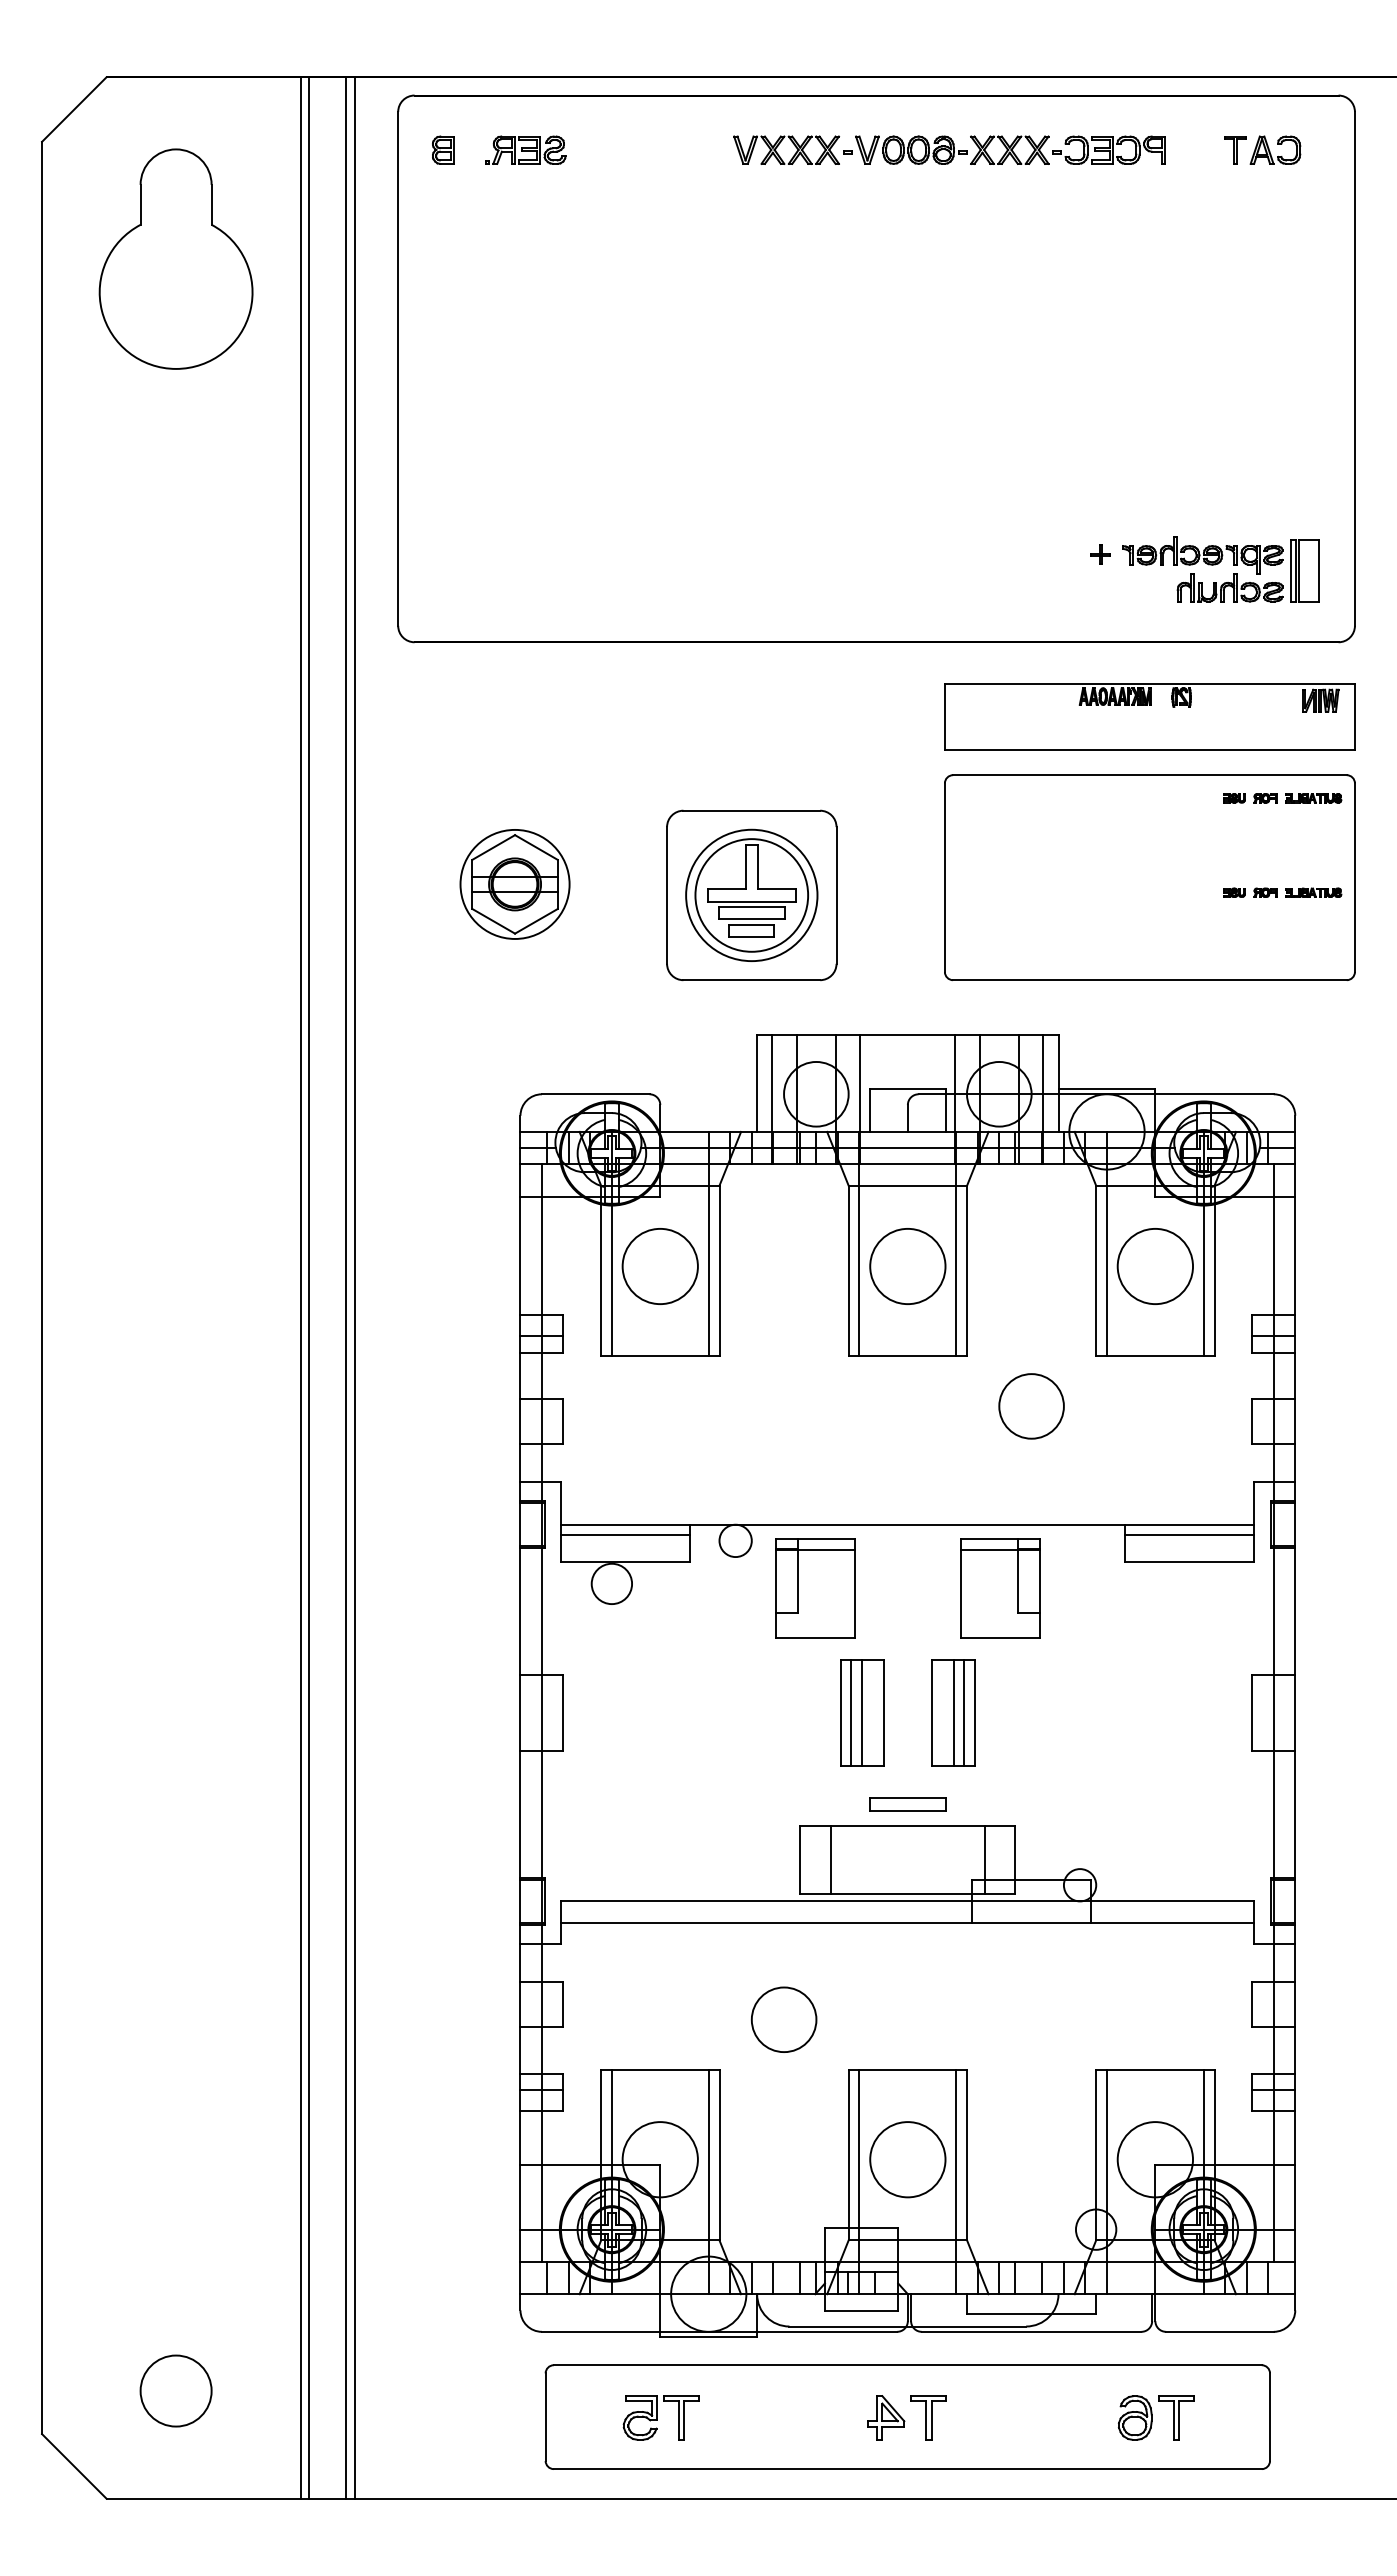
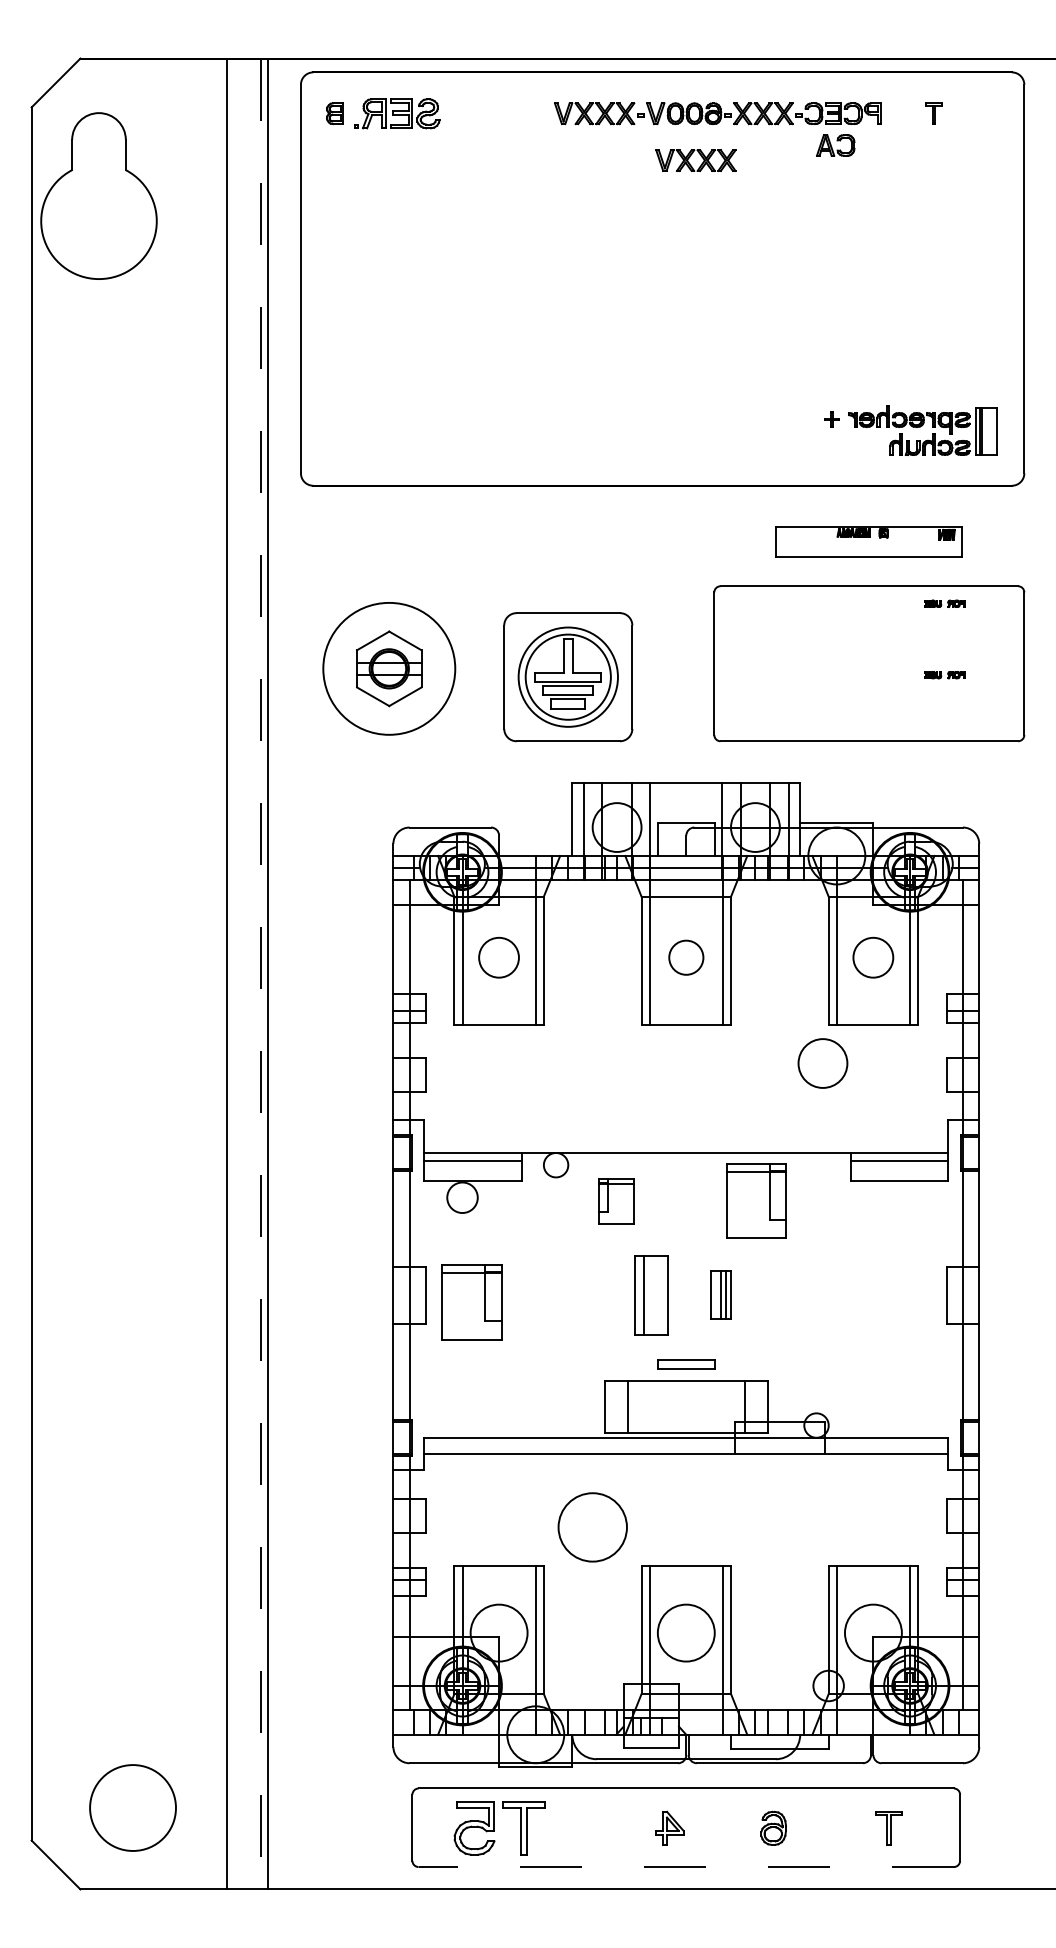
part: (525, 149) -> (397, 113), size x1.4
part: (1275, 149) -> (835, 144), moved
part: (914, 205) -> (691, 155), added
part: (175, 258) -> (98, 195), moved
part: (1149, 716) -> (869, 541), size x0.6
part: (1313, 798) -> (993, 603), removed
circle: (514, 883) -> (388, 668), size x1.6
part: (1313, 892) -> (993, 674), removed
circle: (659, 1266) -> (498, 957), size x0.7
circle: (907, 1266) -> (686, 957), size x0.6
circle: (1154, 1266) -> (872, 957), size x0.7
line: (309, 1287) -> (233, 973), removed
line: (345, 1287) -> (261, 973), solid -> dashed
circle: (1031, 1406) -> (822, 1063), moved
part: (815, 1588) -> (616, 1201), size x0.6
line: (862, 1712) -> (652, 1294), removed
part: (953, 1712) -> (720, 1294), size x0.6
part: (624, 1722) -> (472, 1302), added
circle: (783, 2019) -> (592, 1527), size x1.4
circle: (175, 2390) -> (132, 1807), size x1.6
part: (660, 2417) -> (499, 1828), size x1.6
part: (928, 2417) -> (701, 1828), removed
part: (1135, 2417) -> (773, 1828), moved
line: (907, 2469) -> (686, 1867), solid -> dashed

